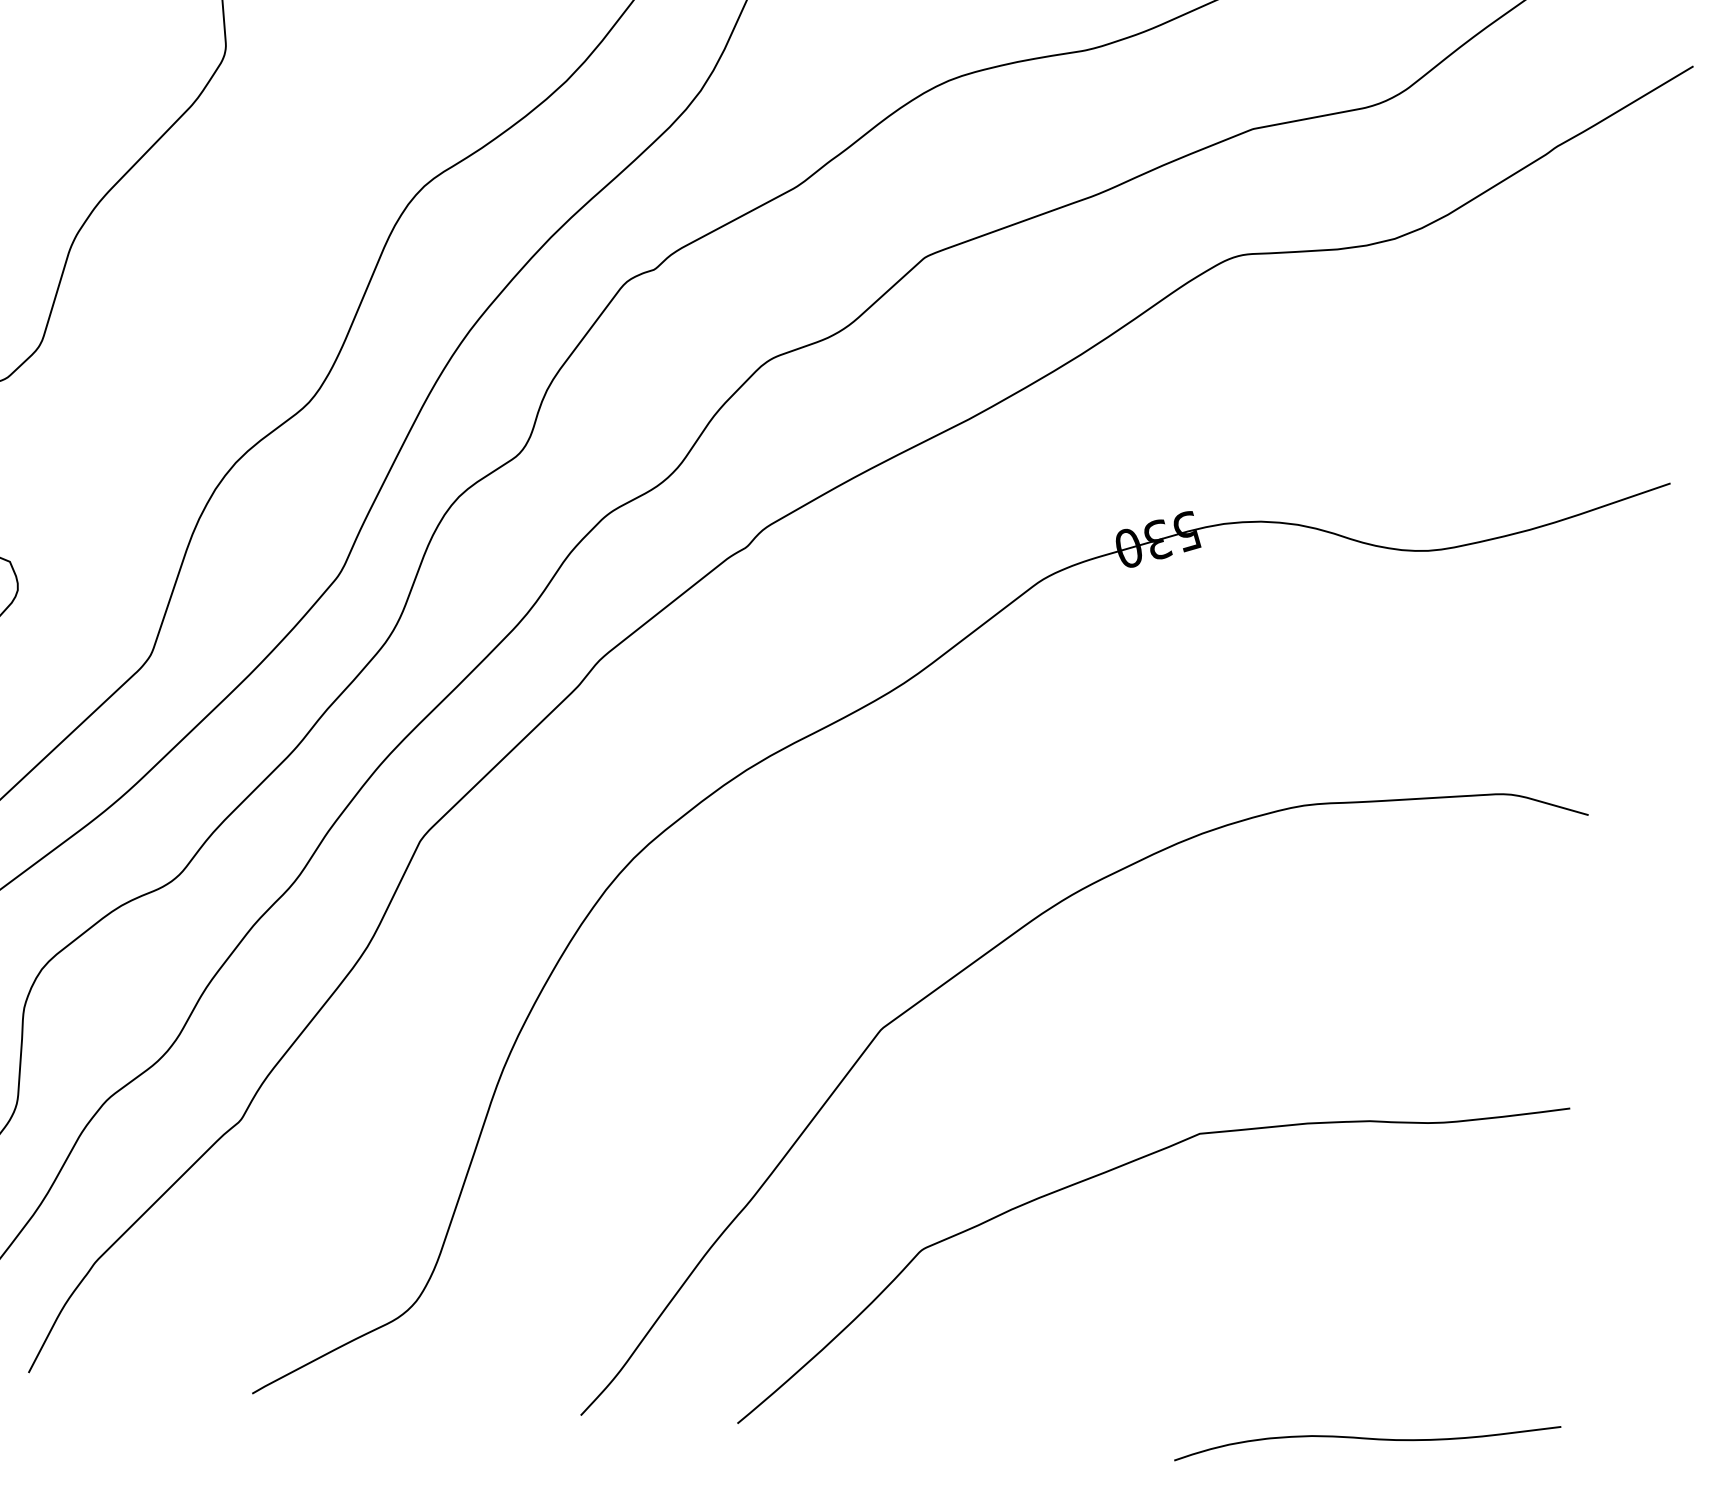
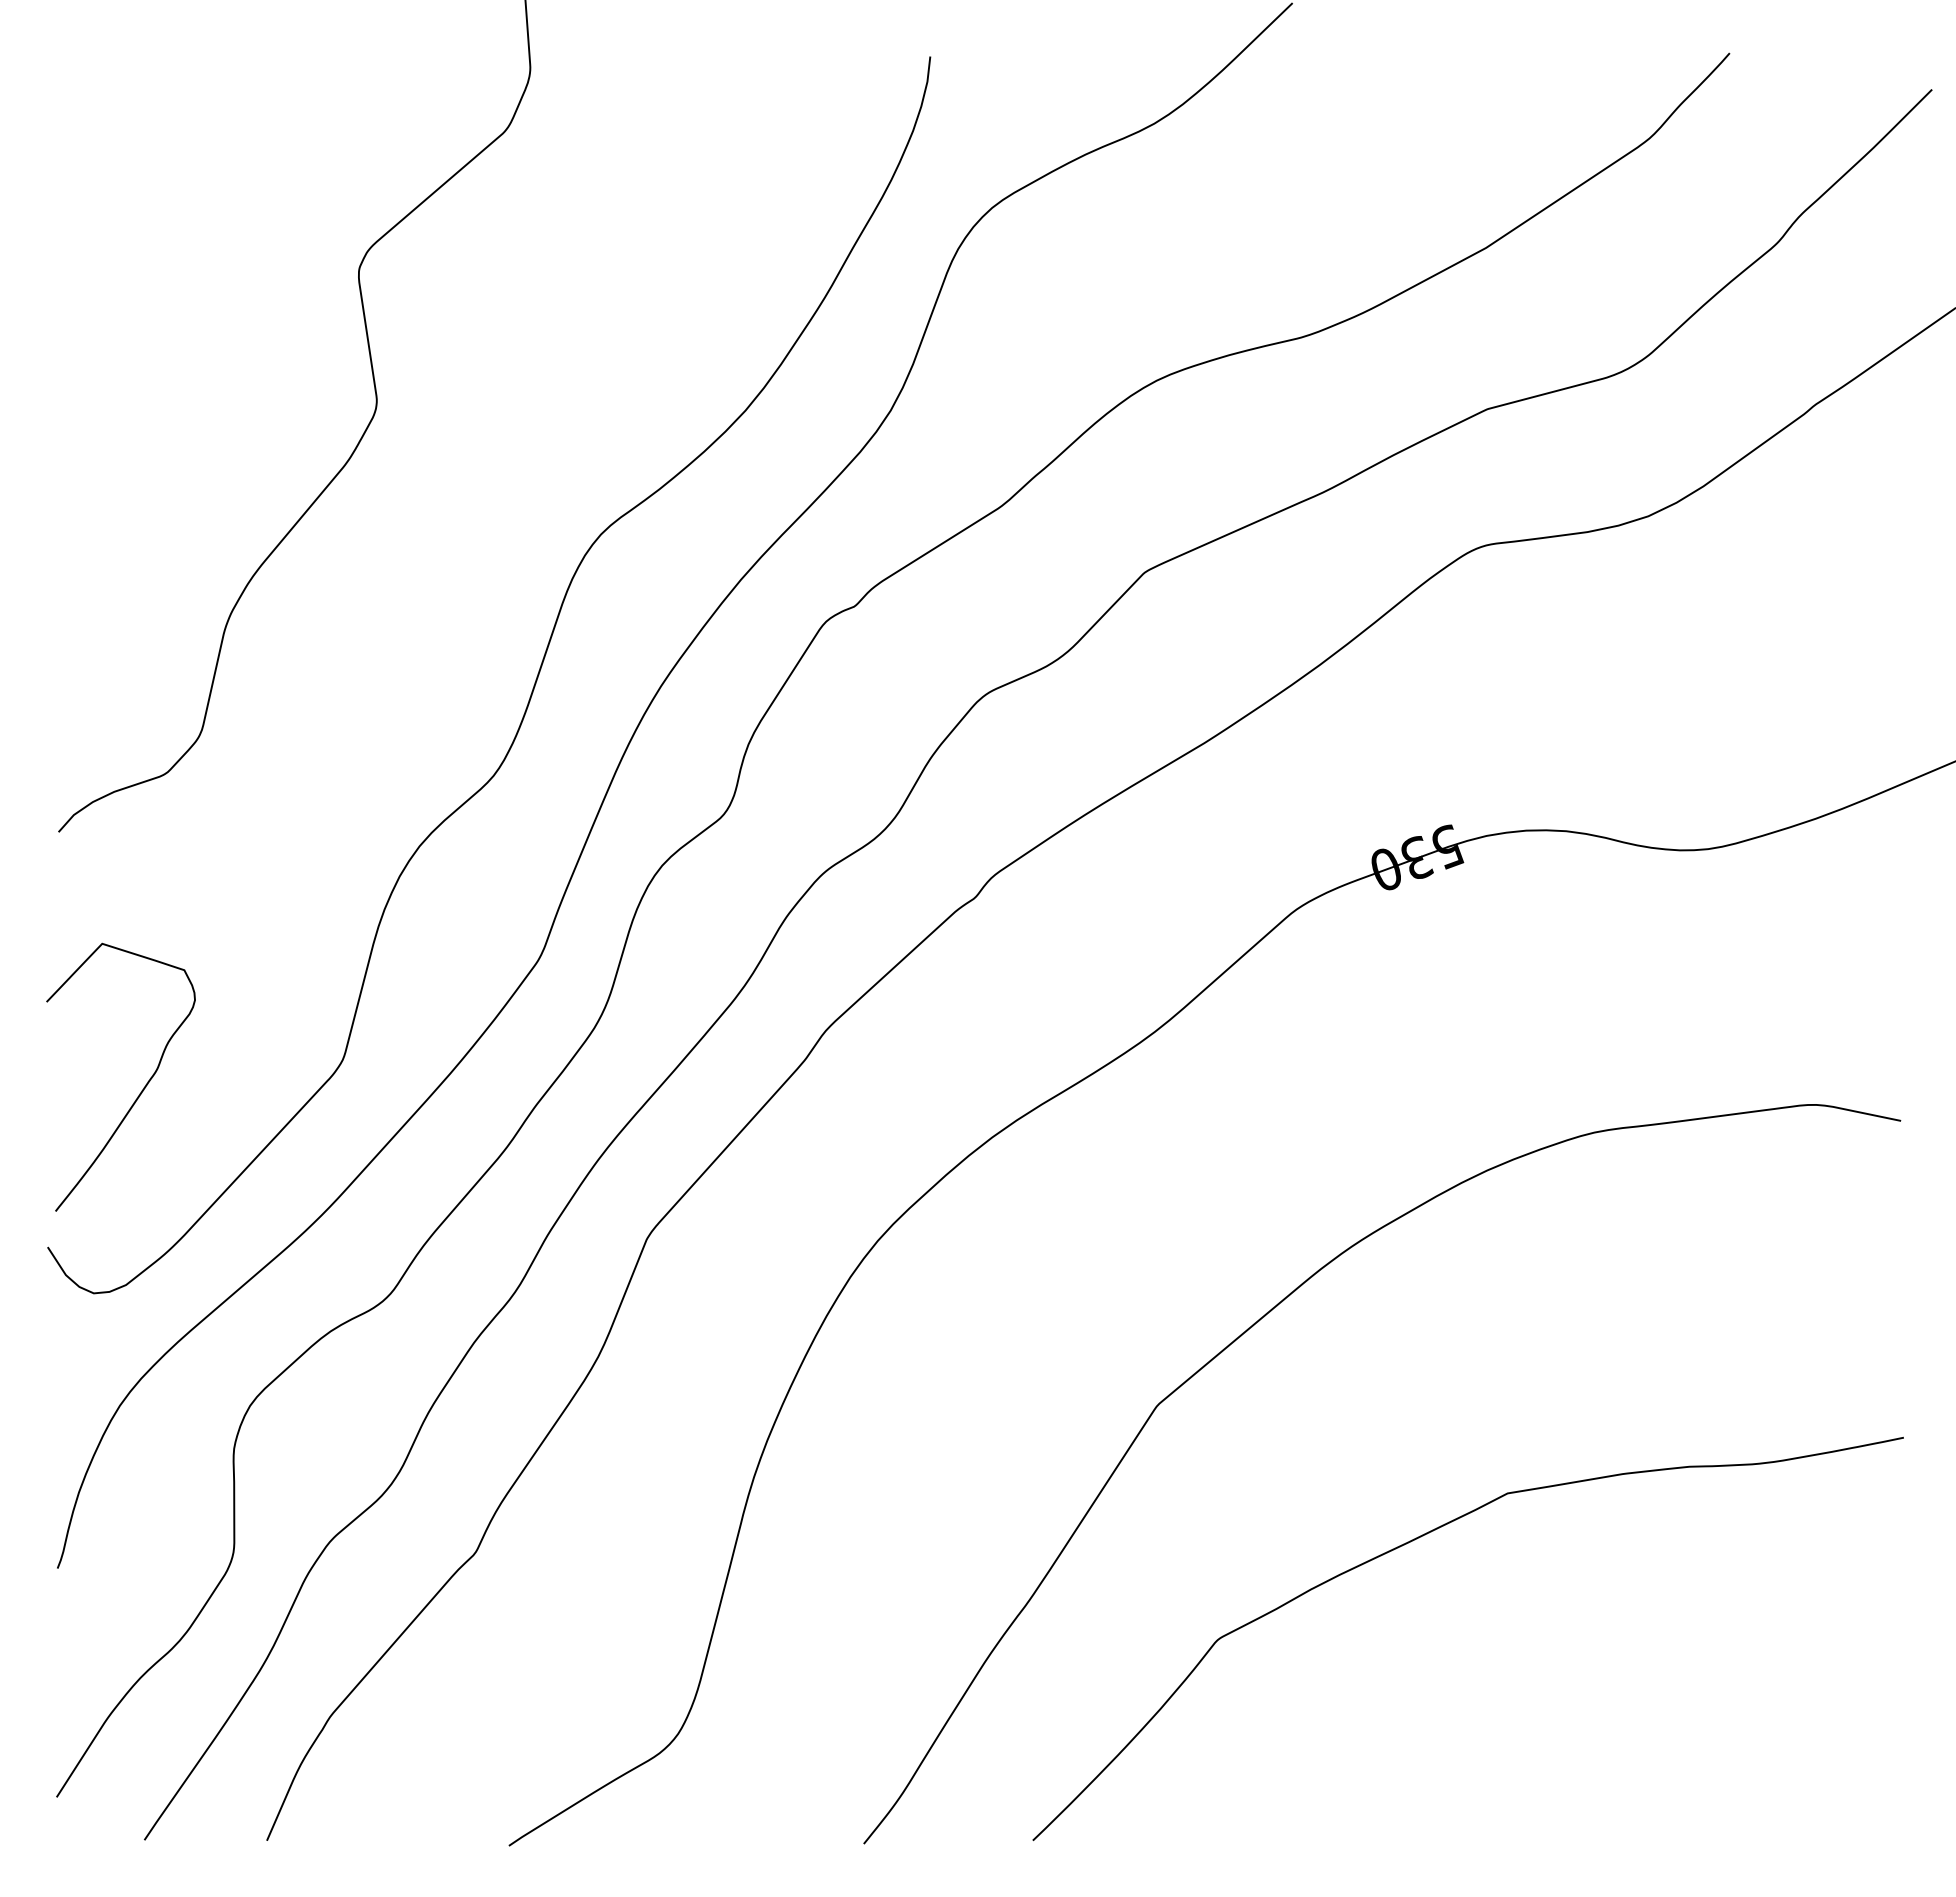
curve: (1367, 1439) -> (1711, 1809), removed

